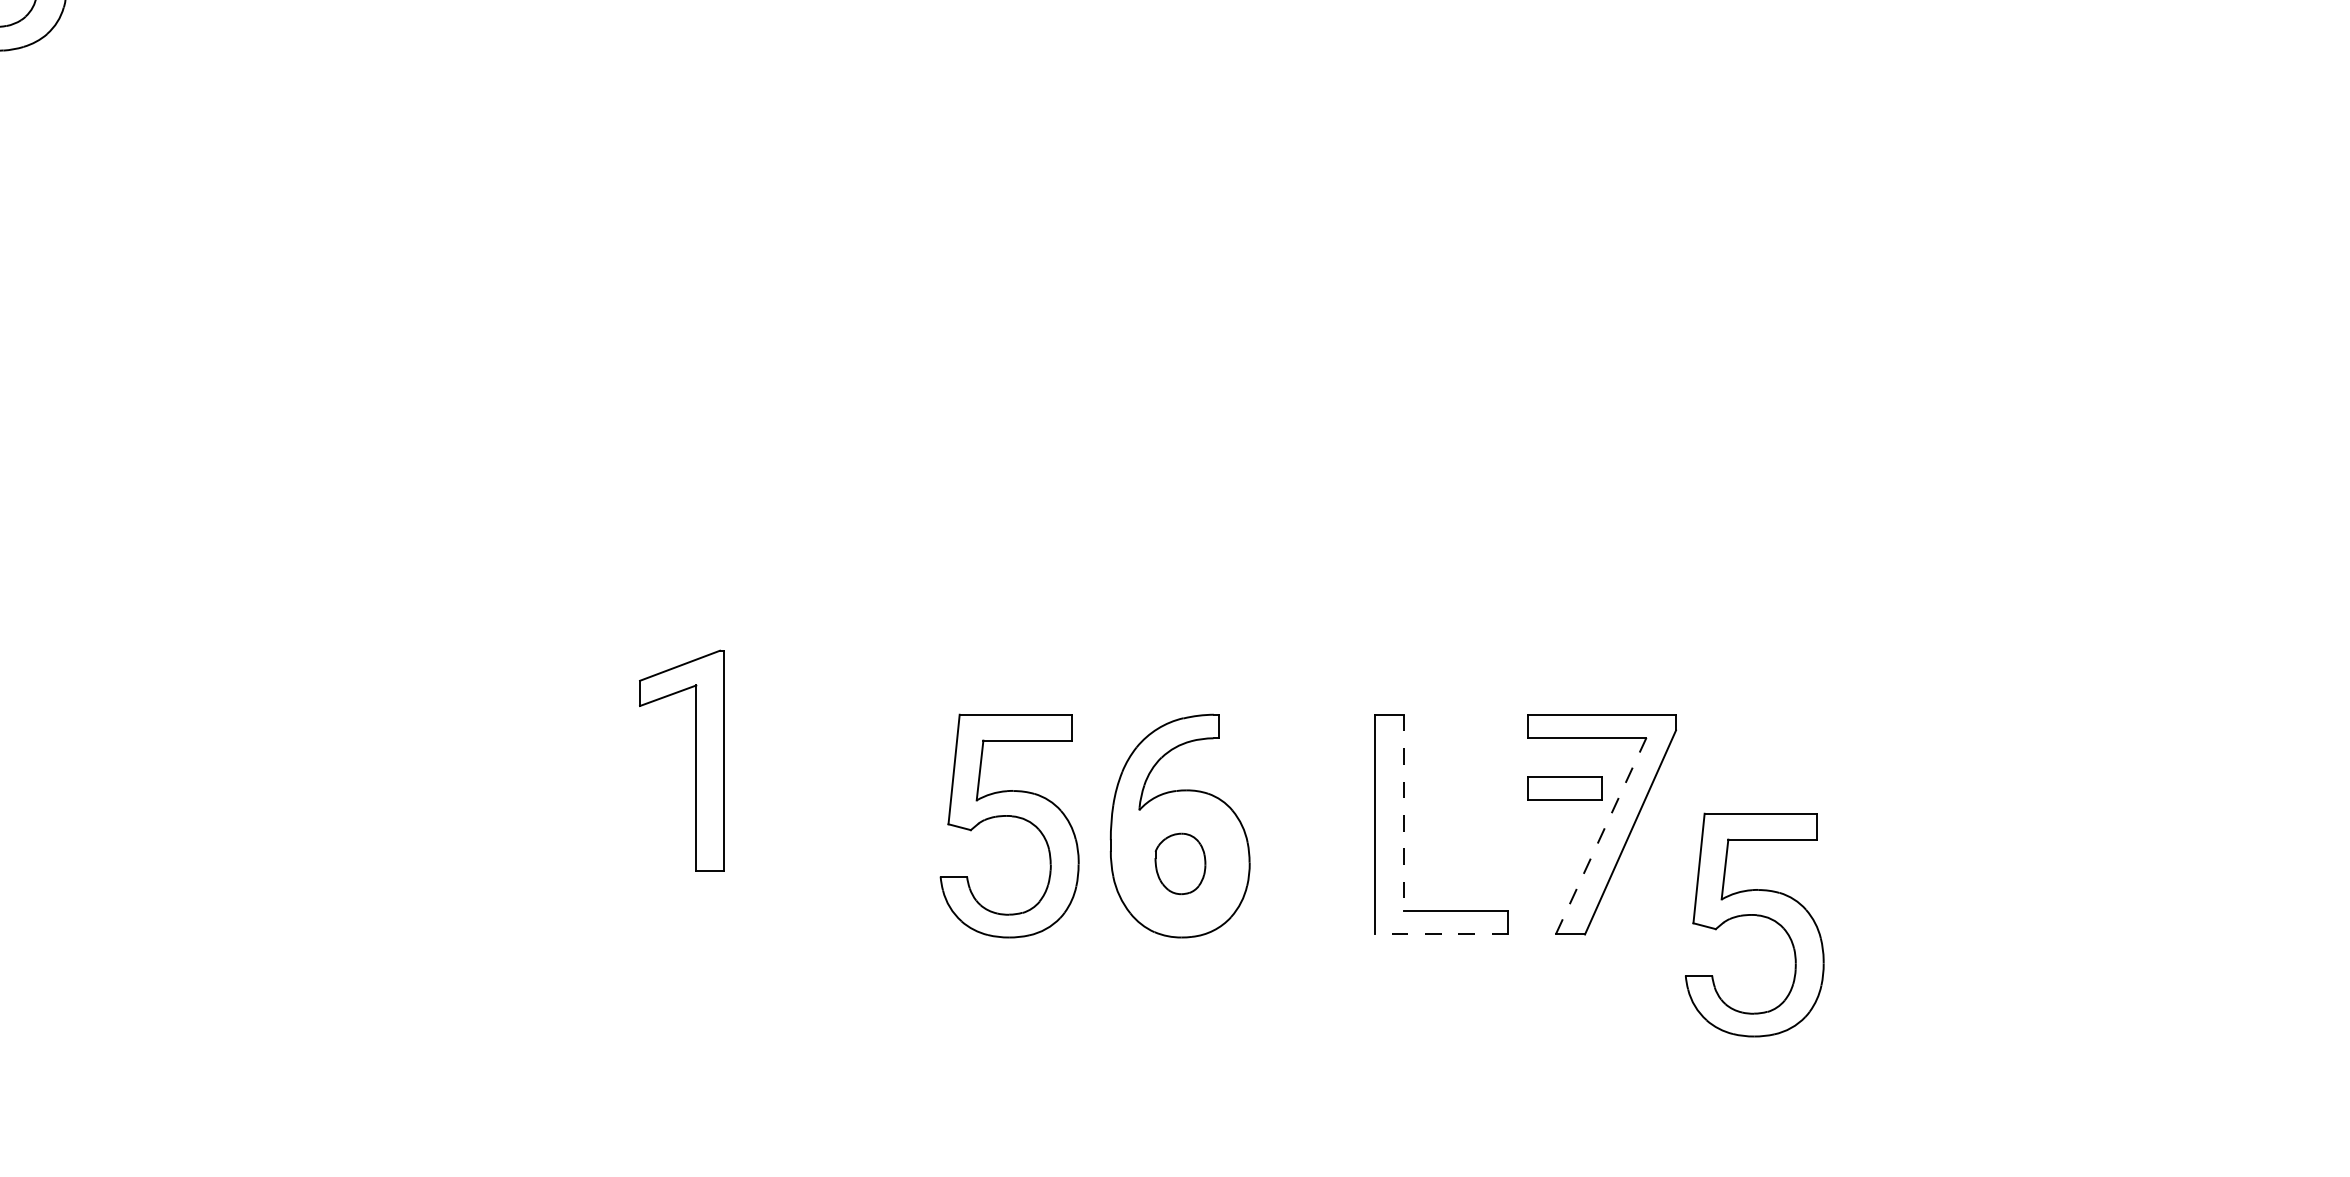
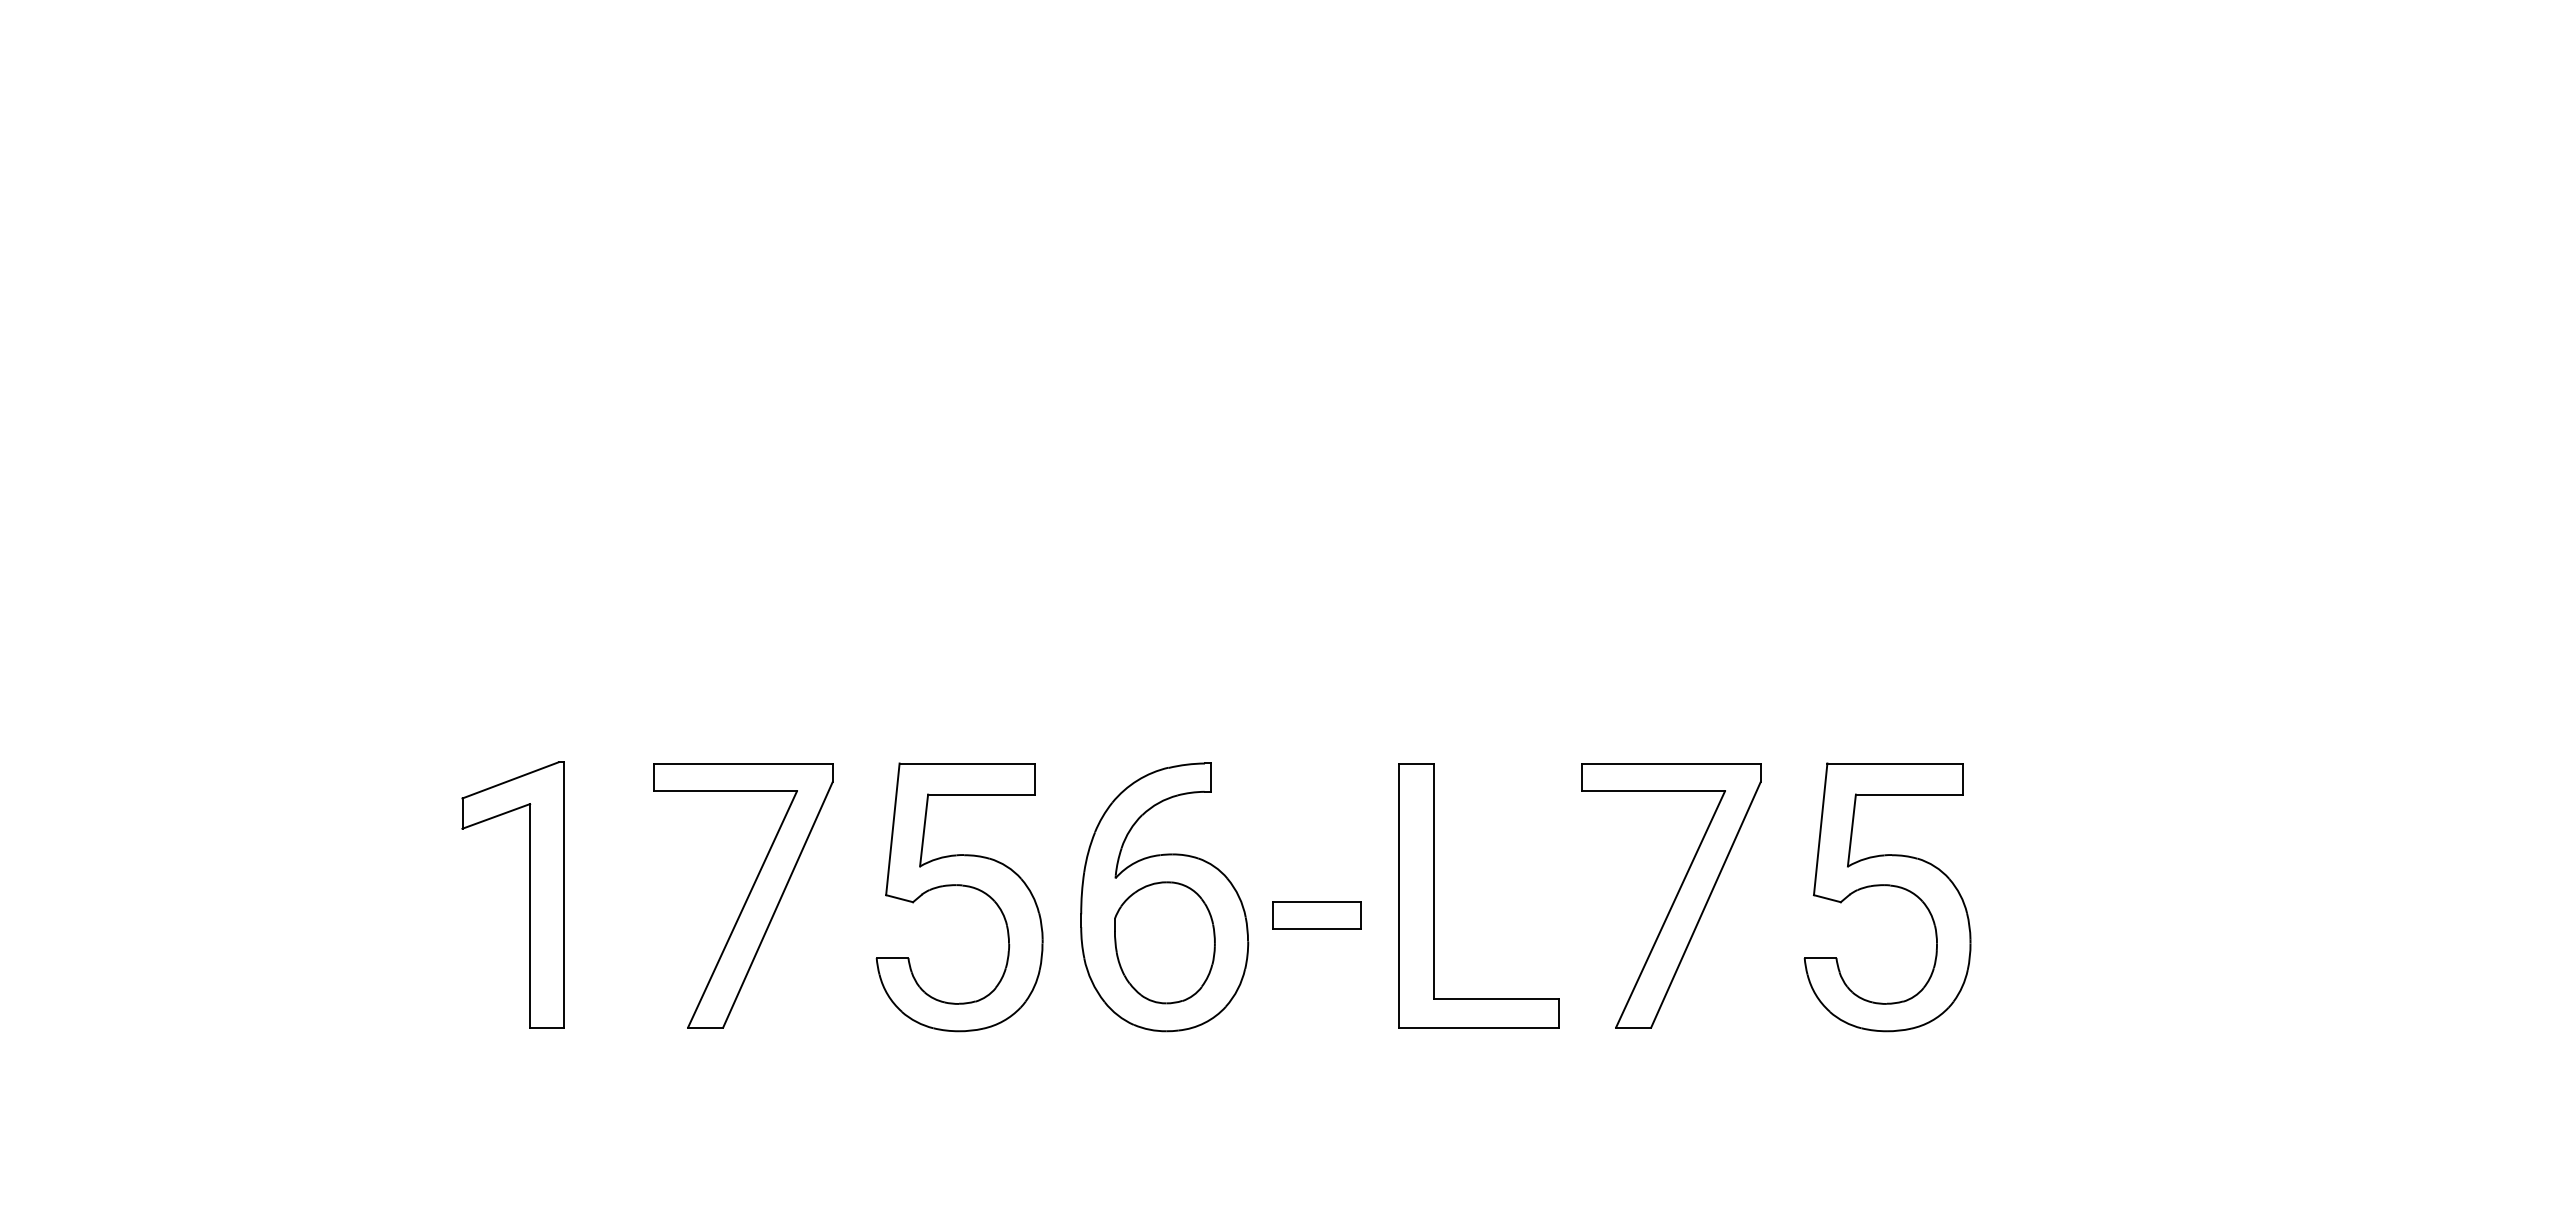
part: (695, 760) -> (529, 894), moved
part: (1564, 788) -> (1316, 915), moved
line: (1404, 813) -> (1434, 882), dashed -> solid
part: (829, 824) -> (743, 895), added
line: (1601, 835) -> (1670, 908), dashed -> solid
part: (1180, 863) -> (1164, 942), size x1.67
part: (1757, 916) -> (1890, 887), moved
line: (1441, 934) -> (1478, 1027), dashed -> solid

